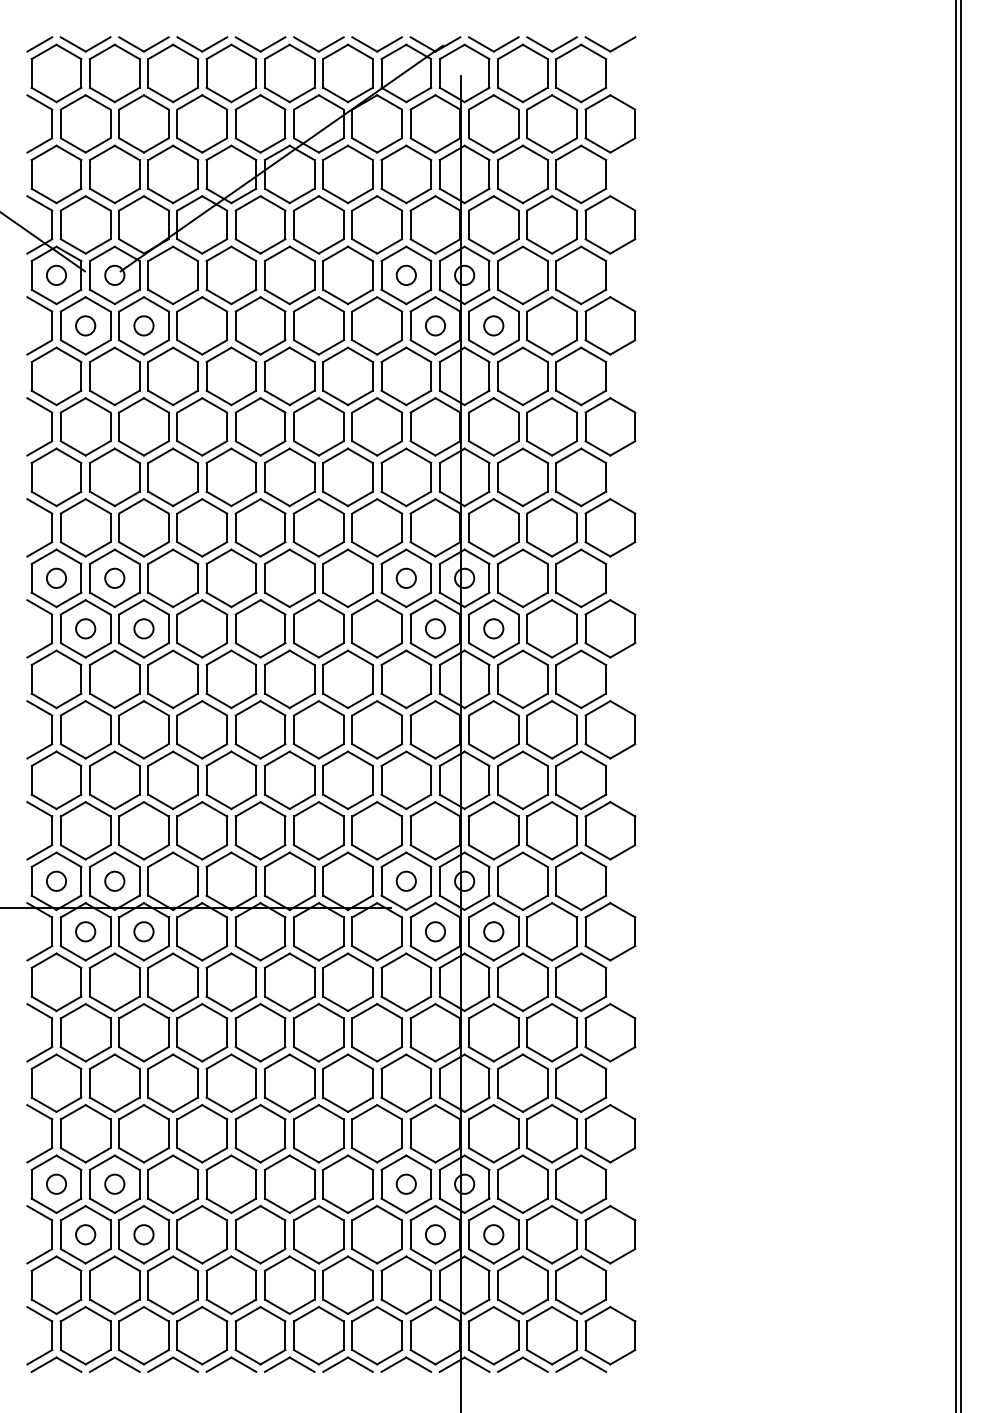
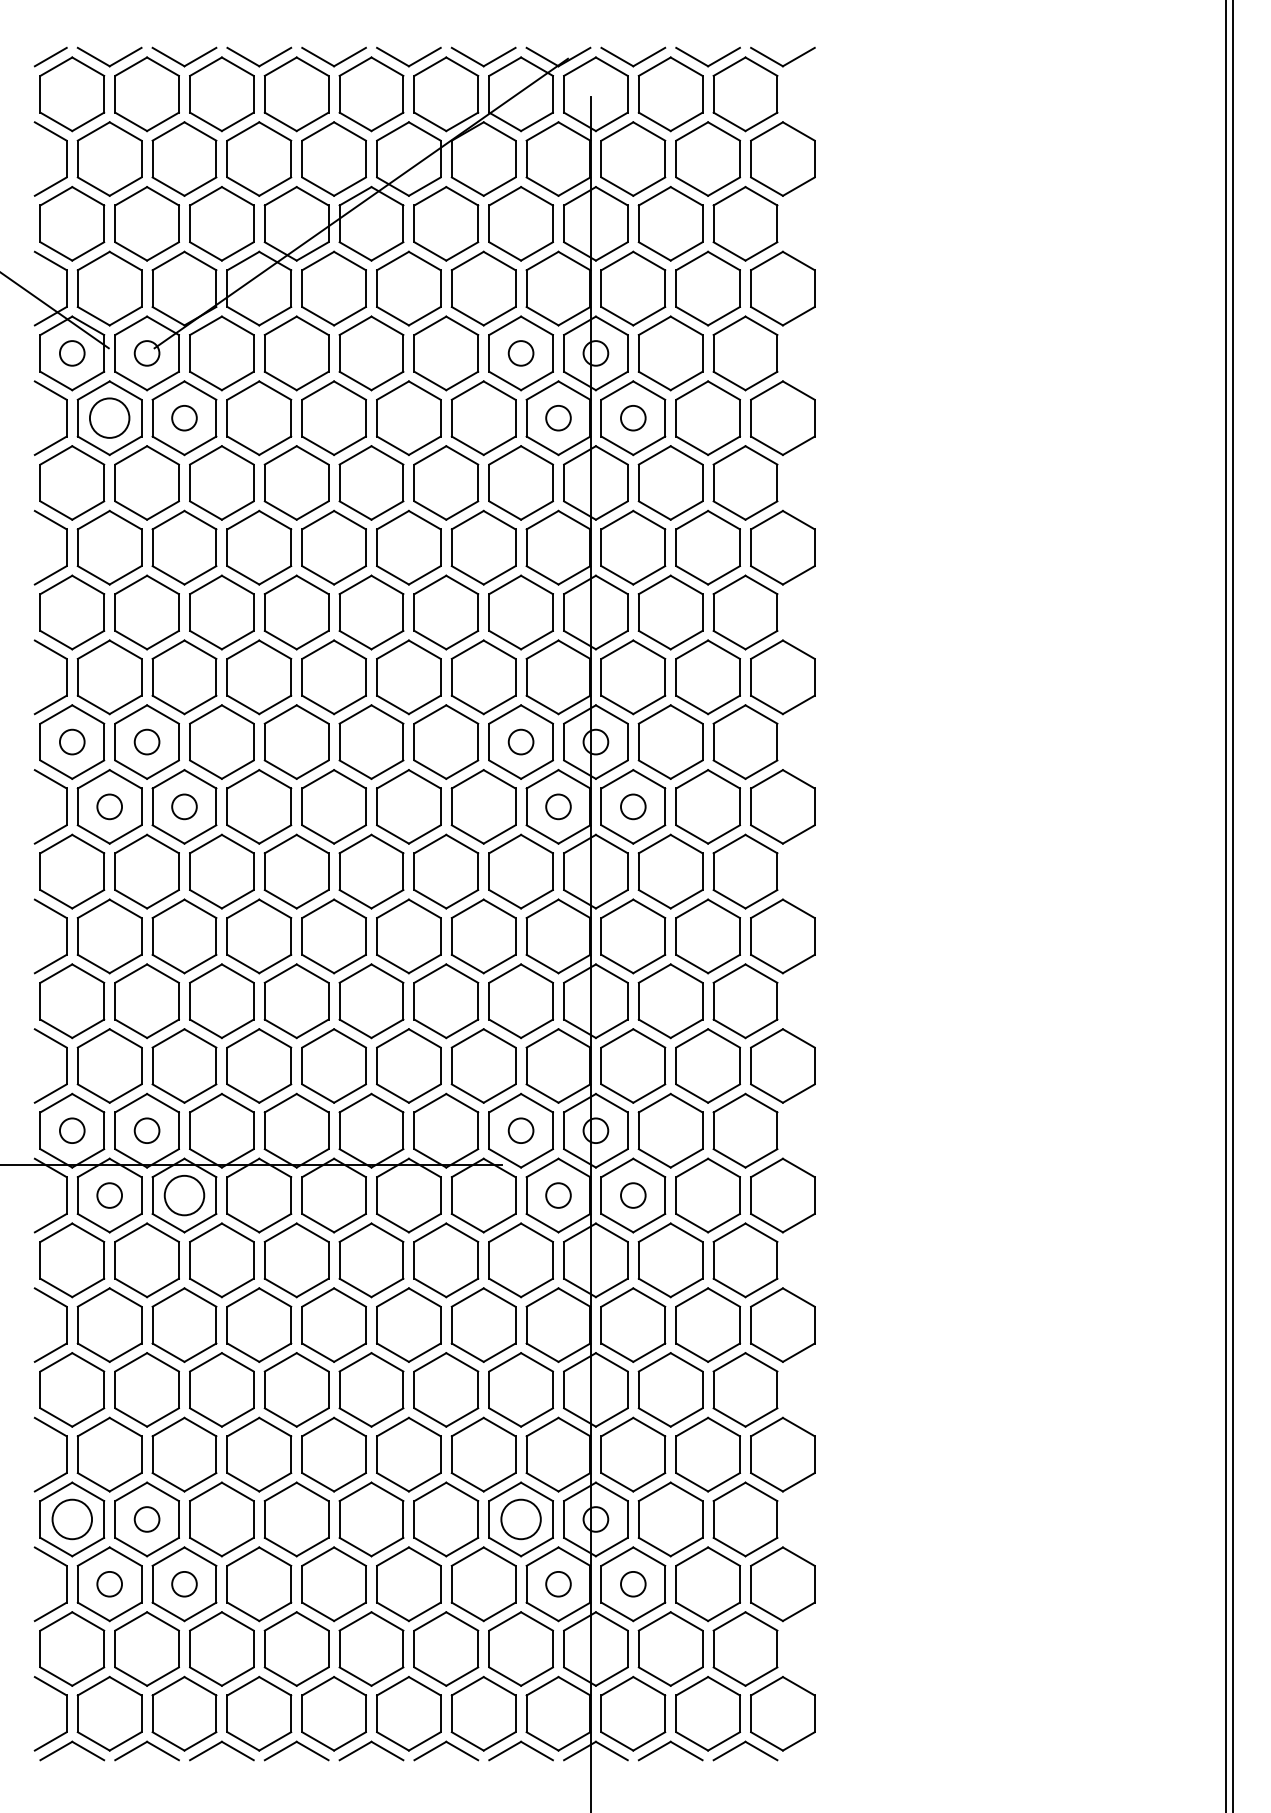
circle: (85, 325) -> (109, 417), size x1.6
circle: (143, 931) -> (183, 1195), size x1.6
circle: (56, 1183) -> (72, 1518), size x1.6
circle: (405, 1183) -> (520, 1518), size x1.6

